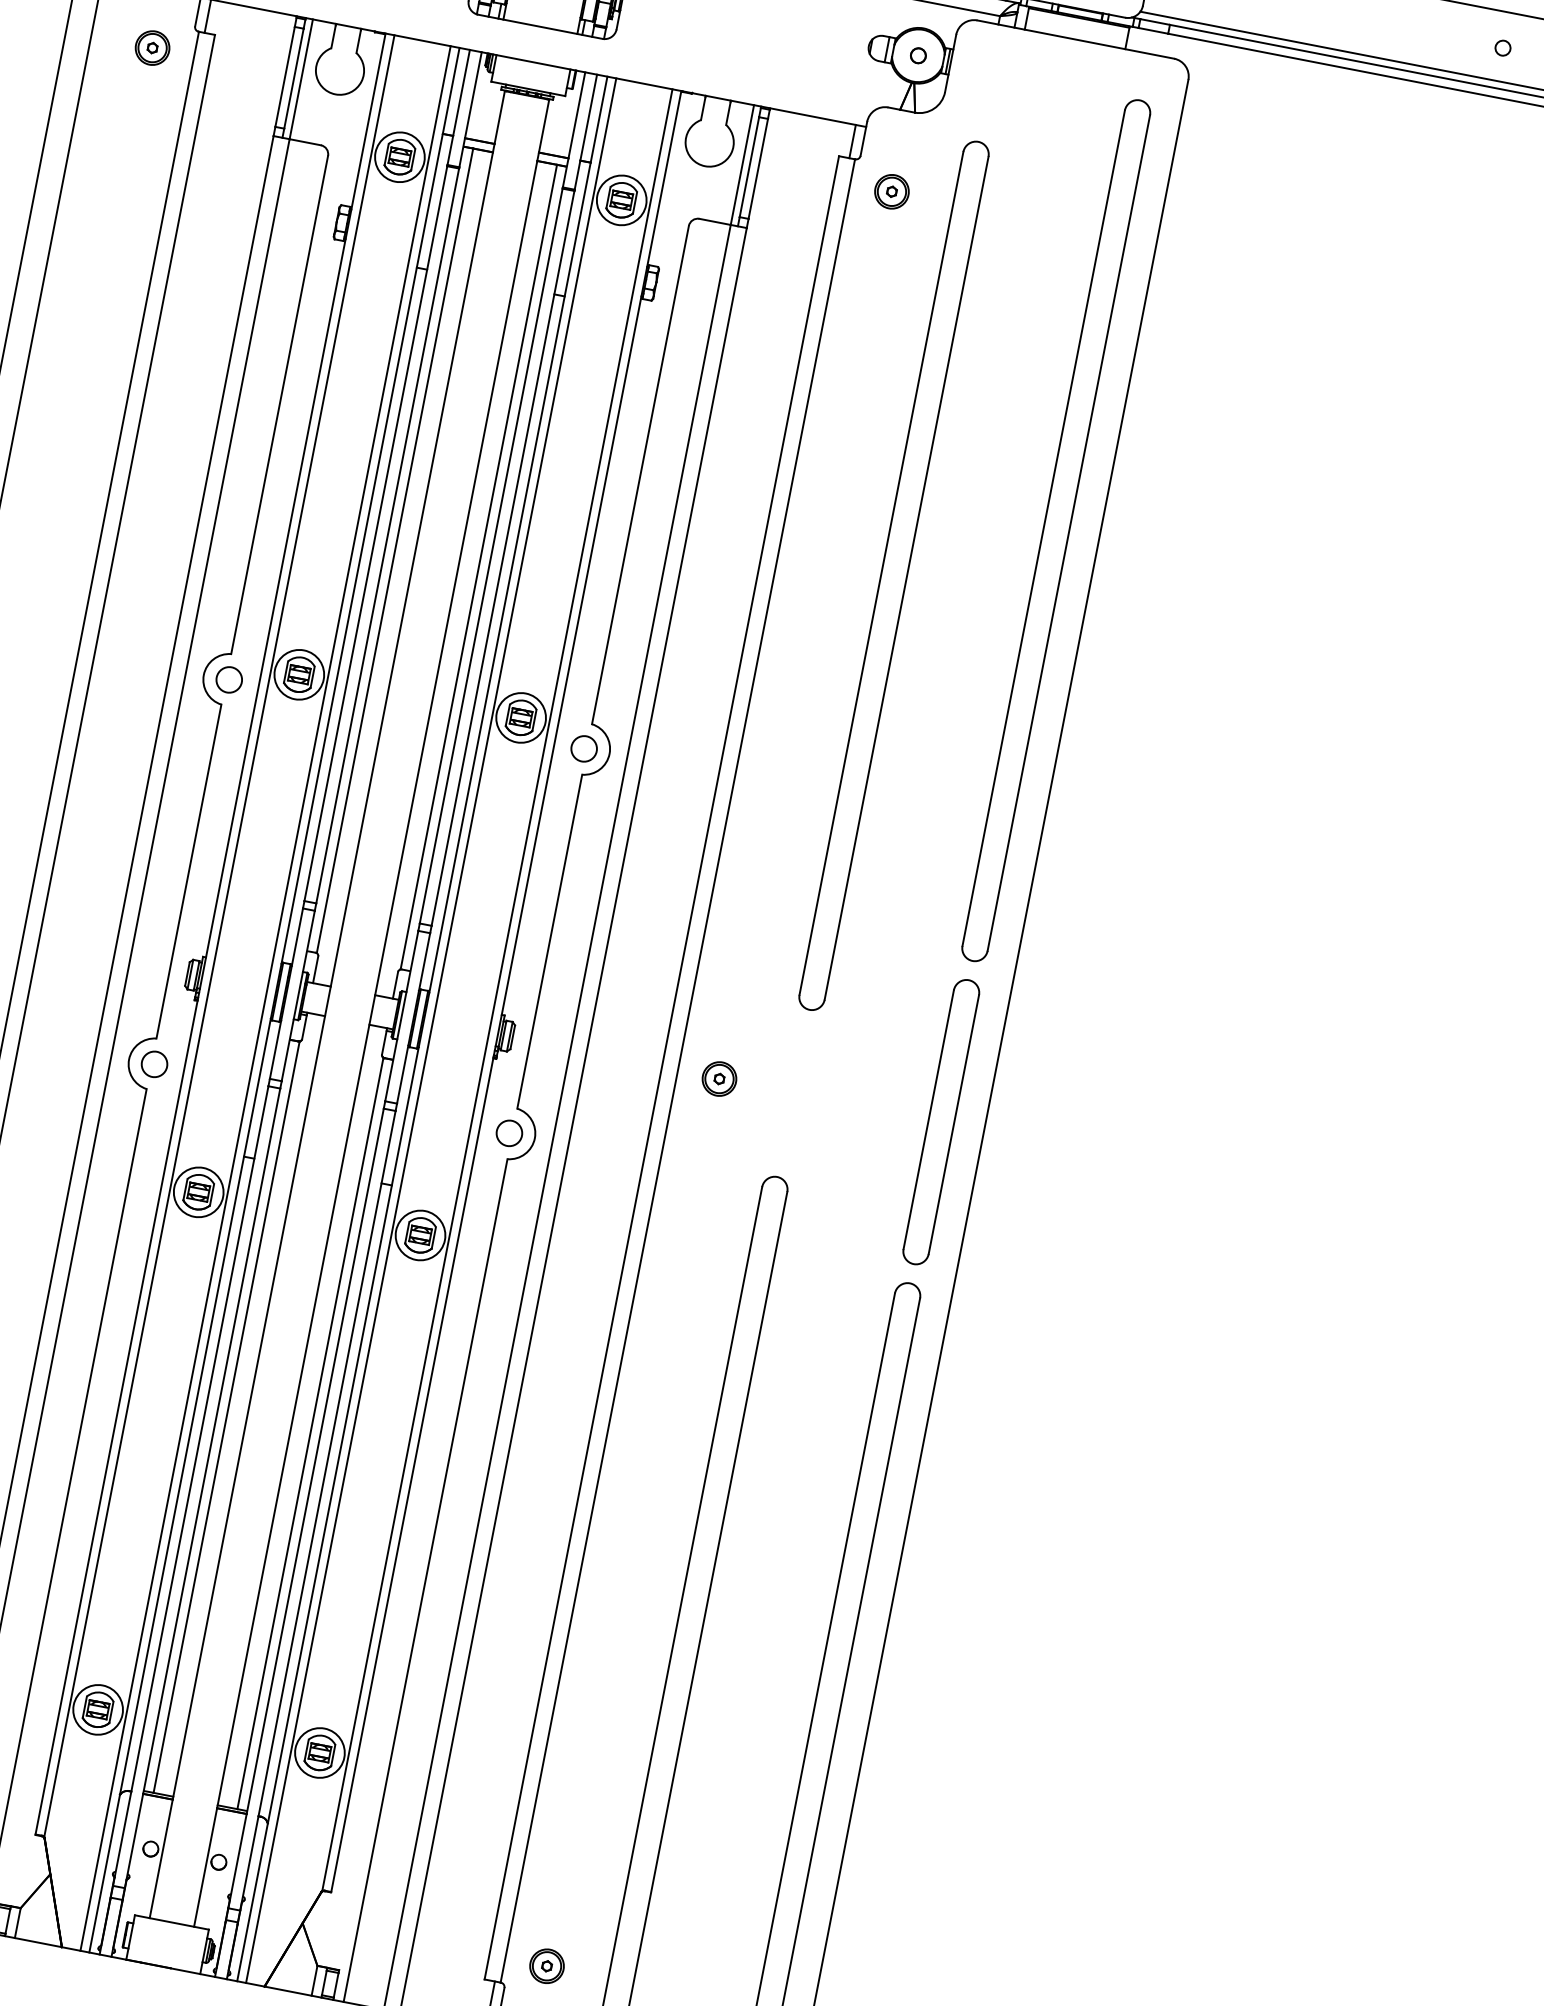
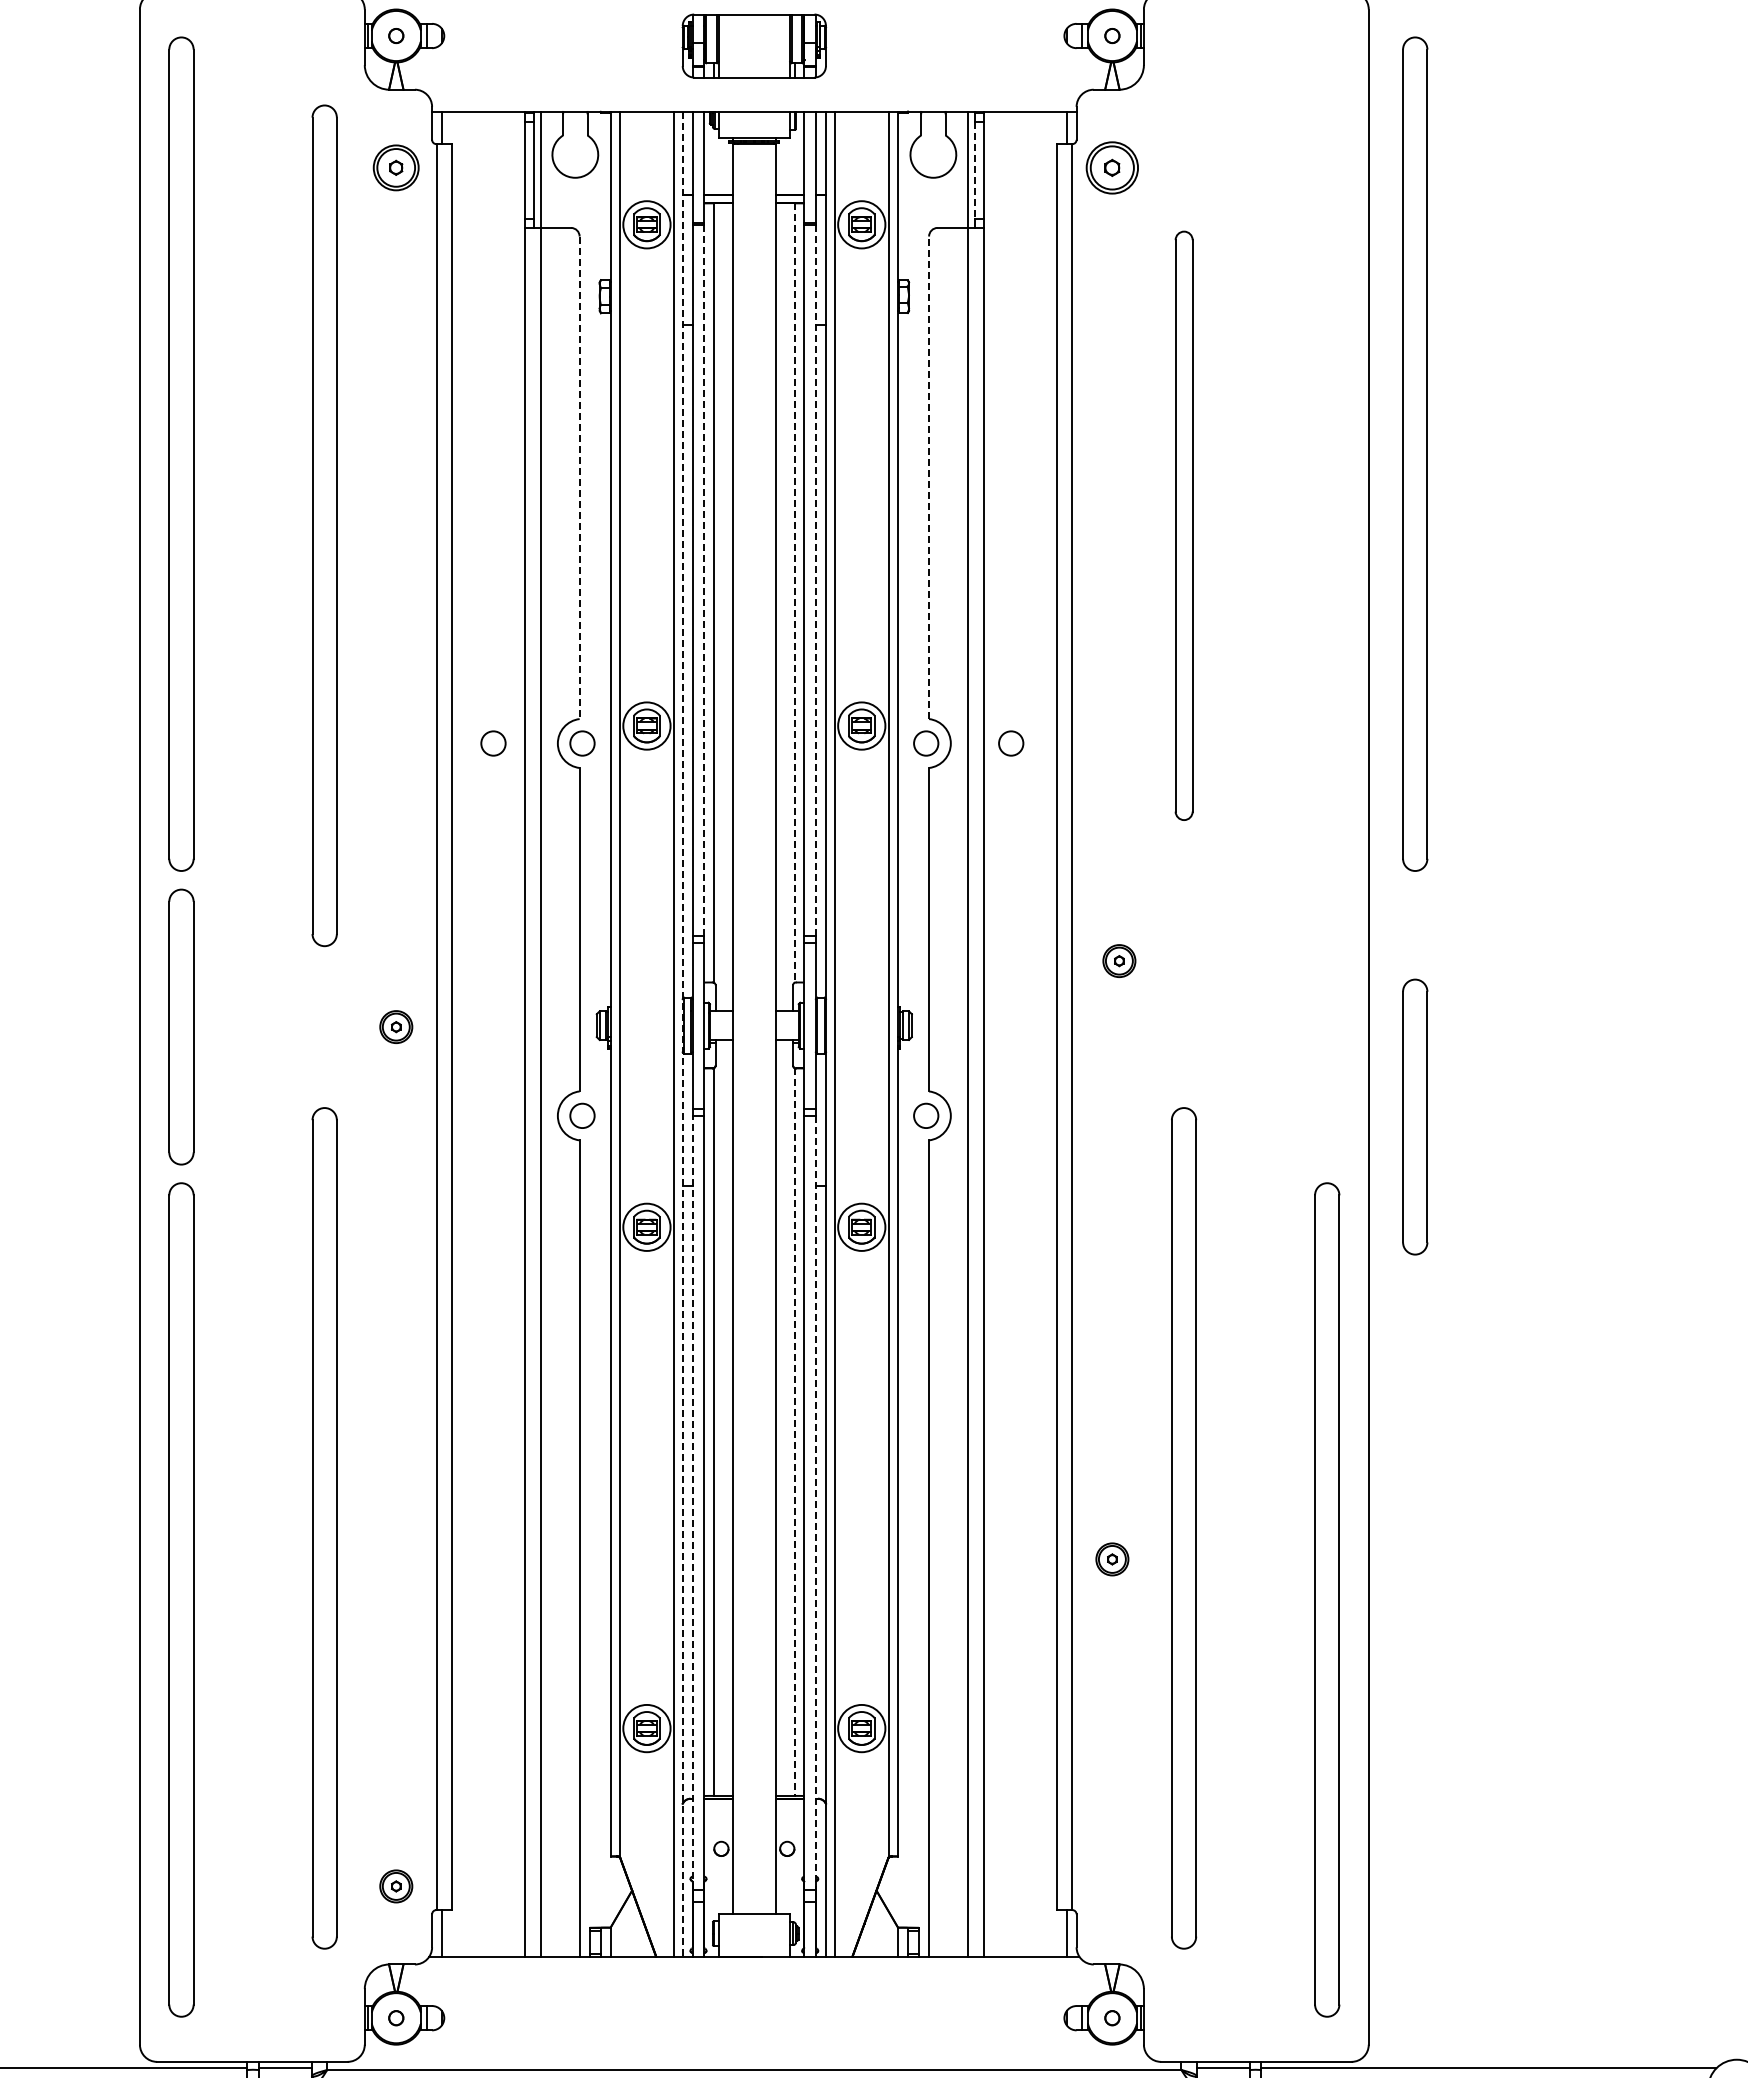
part: (152, 47) -> (396, 167), size x1.4
line: (748, 167) -> (974, 171), solid -> dashed
part: (892, 191) -> (1112, 167), size x1.6
line: (279, 405) -> (579, 478), solid -> dashed
line: (640, 474) -> (929, 477), solid -> dashed
part: (1056, 529) -> (1415, 453), moved
line: (387, 536) -> (704, 580), solid -> dashed
line: (502, 558) -> (815, 580), solid -> dashed
line: (478, 567) -> (794, 593), solid -> dashed
part: (894, 575) -> (1184, 525), size x0.7
circle: (137, 662) -> (493, 743), added
circle: (672, 765) -> (1011, 743), added
line: (274, 1000) -> (682, 1034), solid -> dashed
part: (719, 1078) -> (1119, 960), moved
part: (941, 1121) -> (1415, 1116), moved
line: (309, 1433) -> (794, 1432), solid -> dashed
line: (190, 1485) -> (692, 1502), solid -> dashed
line: (317, 1511) -> (815, 1503), solid -> dashed
part: (547, 1966) -> (1112, 1559), moved

